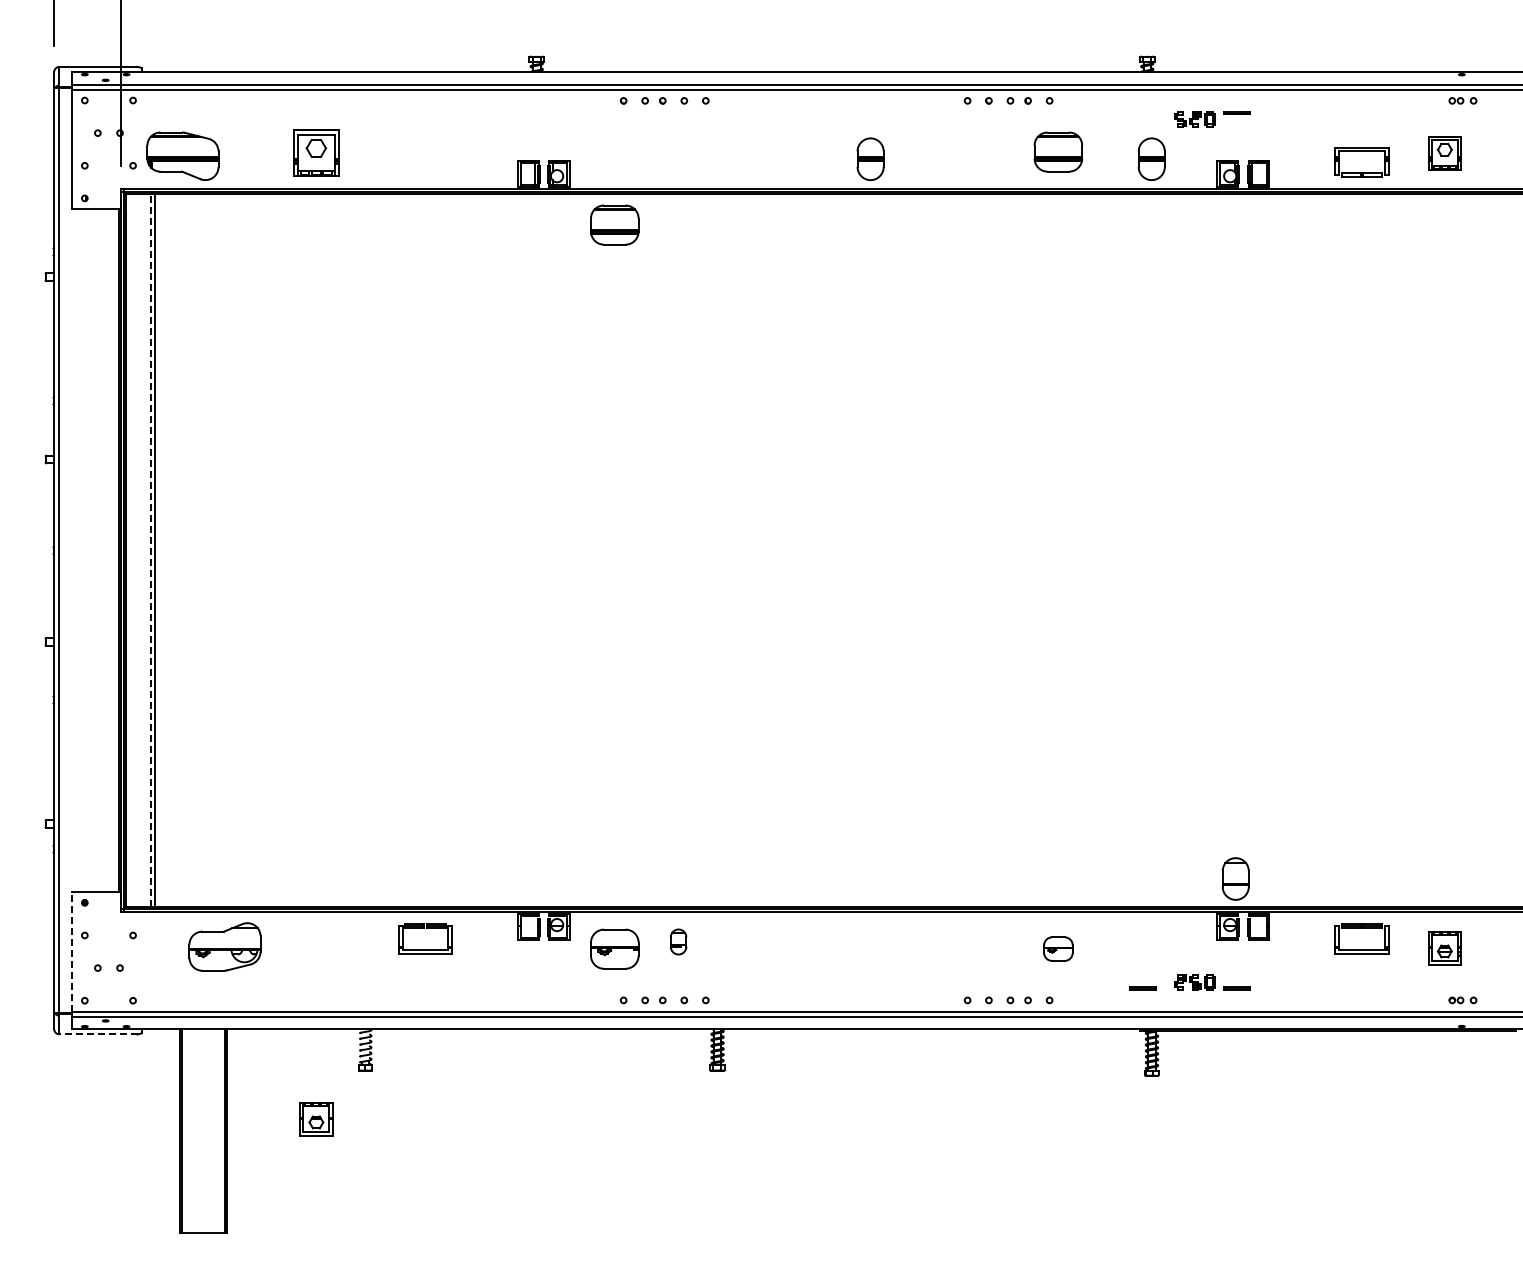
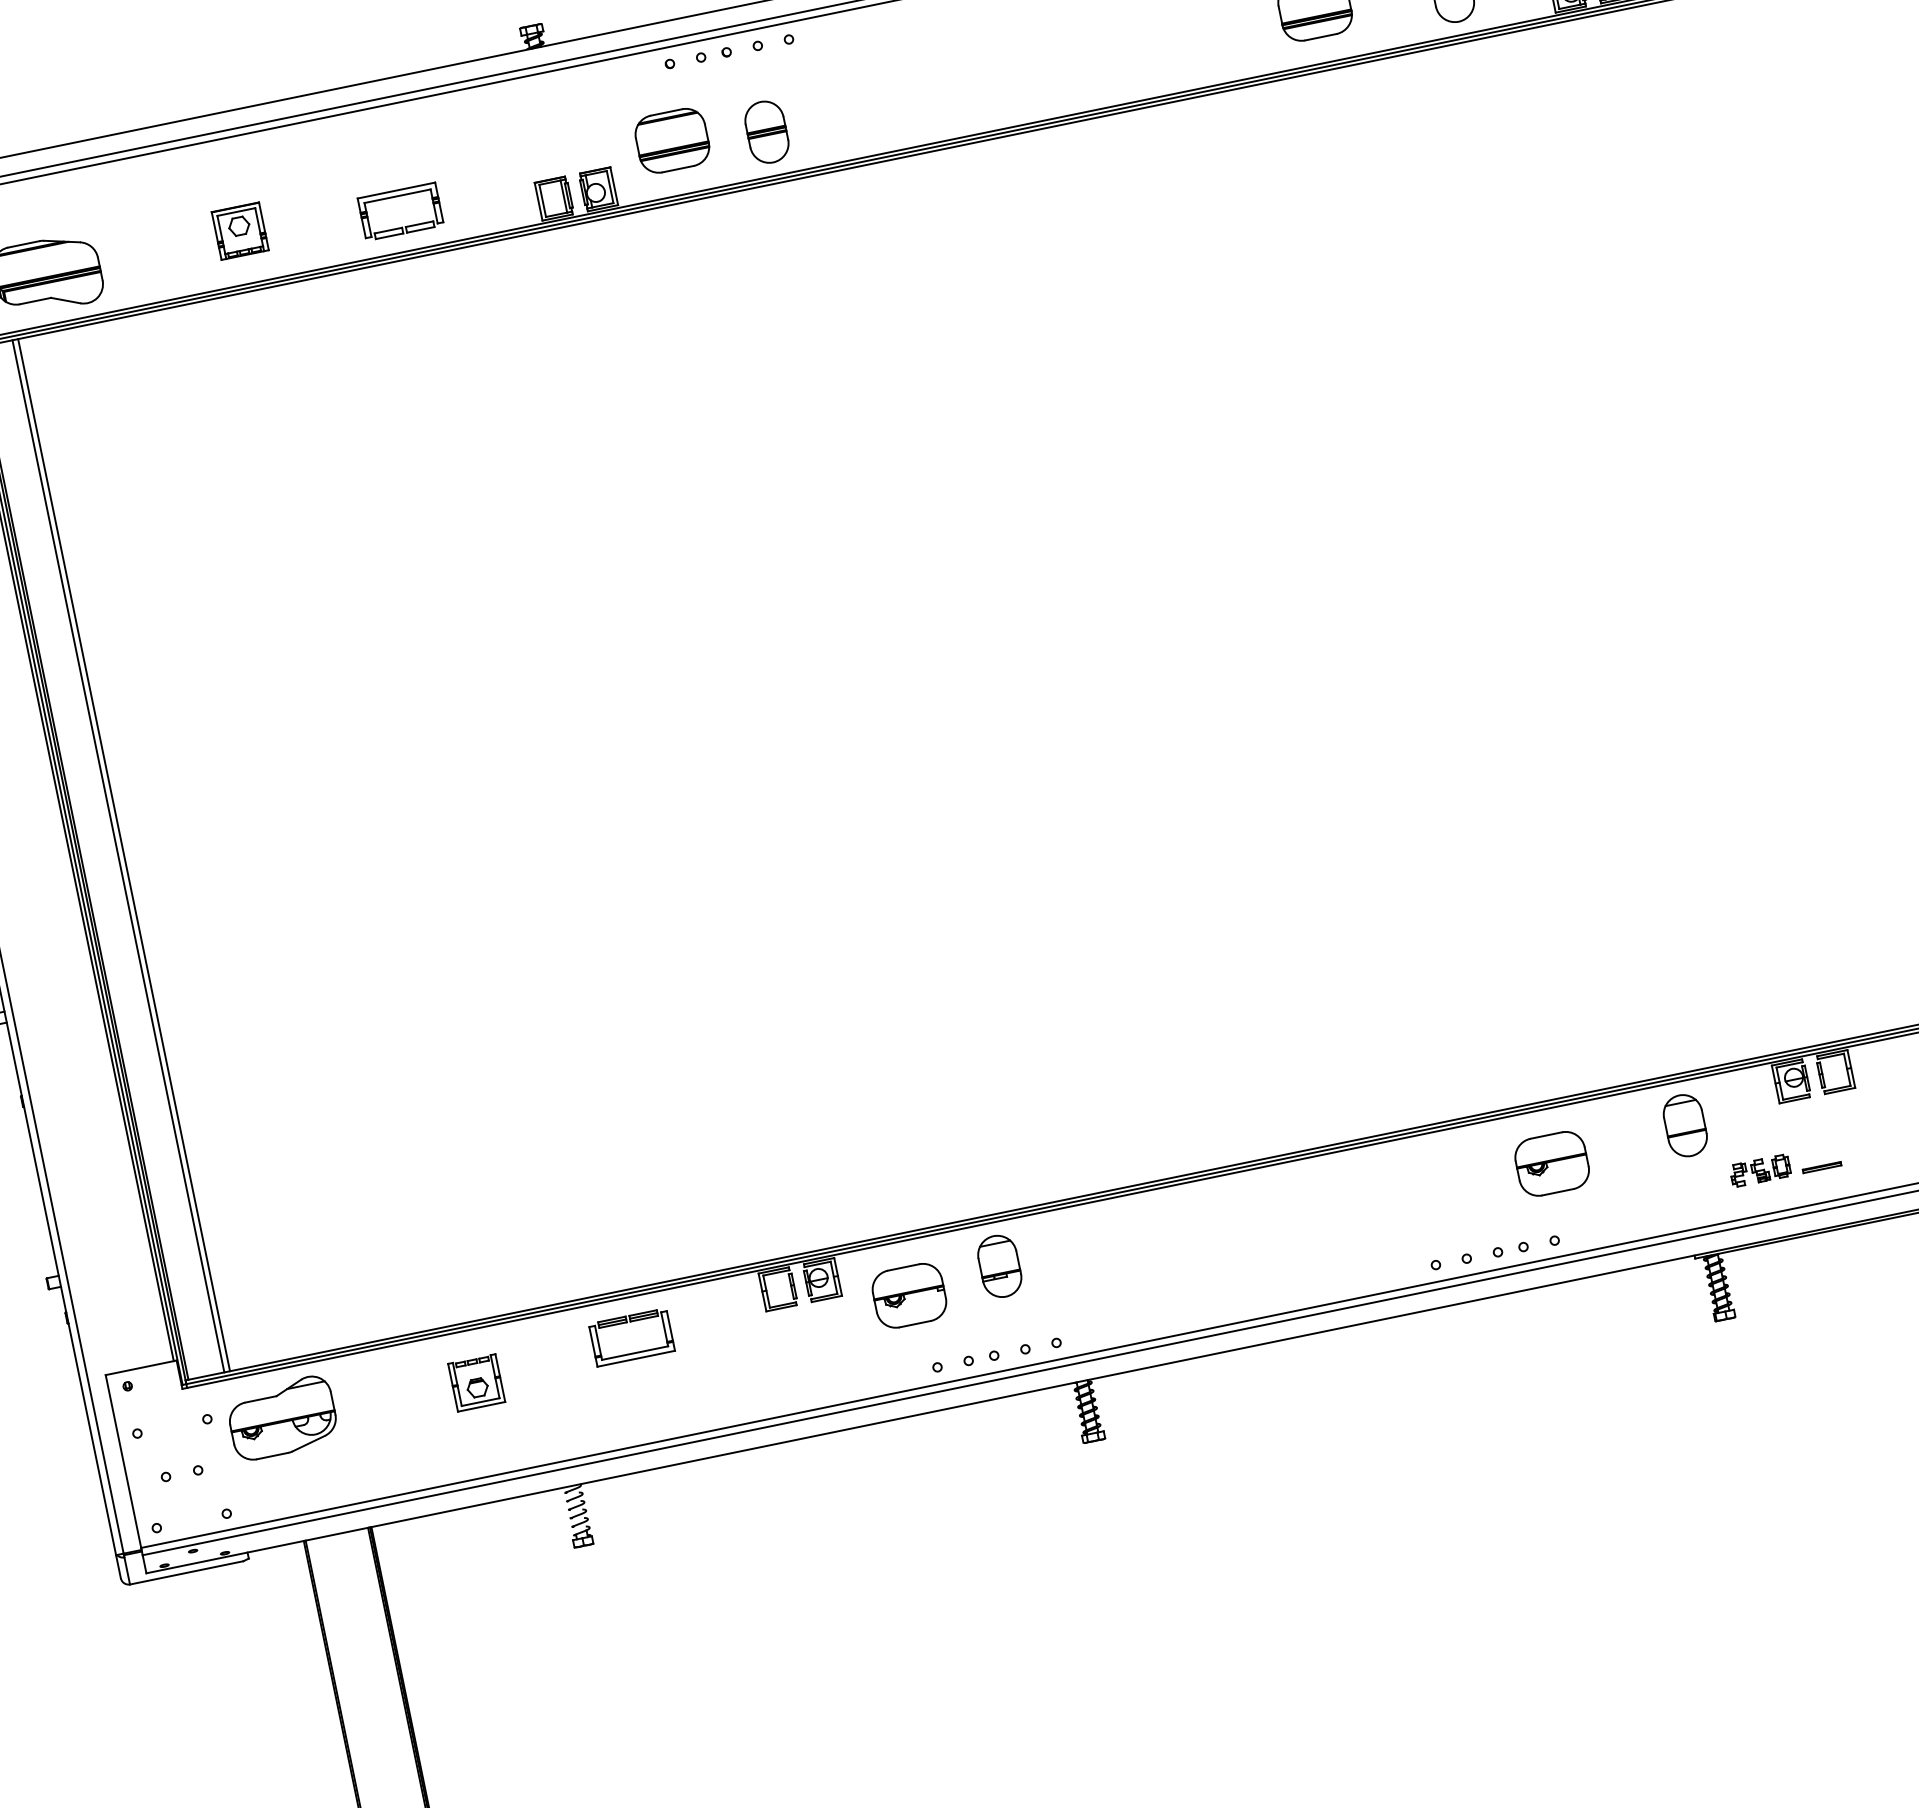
part: (316, 153) -> (240, 231), size x0.71
part: (870, 158) -> (766, 131), moved
part: (424, 172) -> (402, 226), added
part: (614, 224) -> (671, 140), moved
line: (150, 550) -> (118, 856), dashed -> solid
part: (1235, 878) -> (1684, 1125), moved
part: (678, 941) -> (999, 1265), size x1.67
part: (224, 946) -> (281, 1417), moved
part: (1058, 948) -> (1552, 1162), size x1.67
line: (71, 952) -> (123, 1462), dashed -> solid
line: (1142, 988) -> (1685, 1195), removed
line: (98, 1034) -> (186, 1572), dashed -> solid
part: (316, 1119) -> (477, 1383), moved

